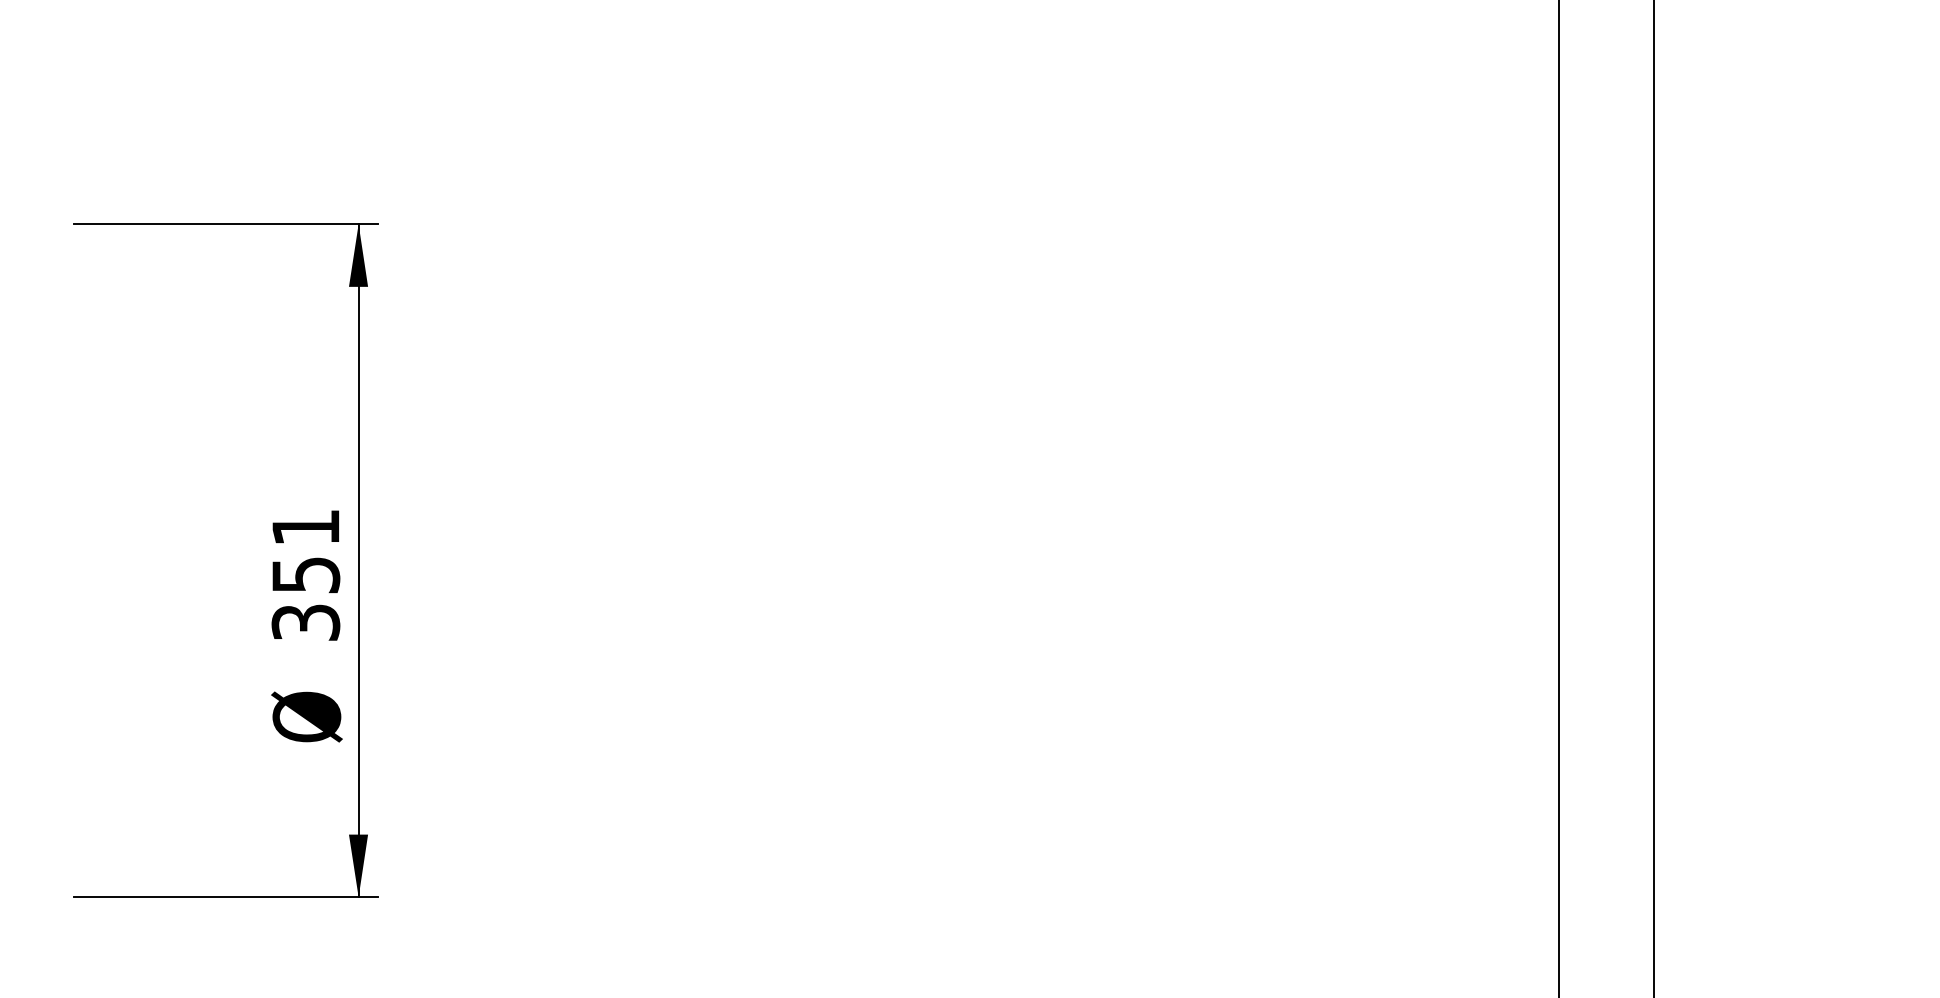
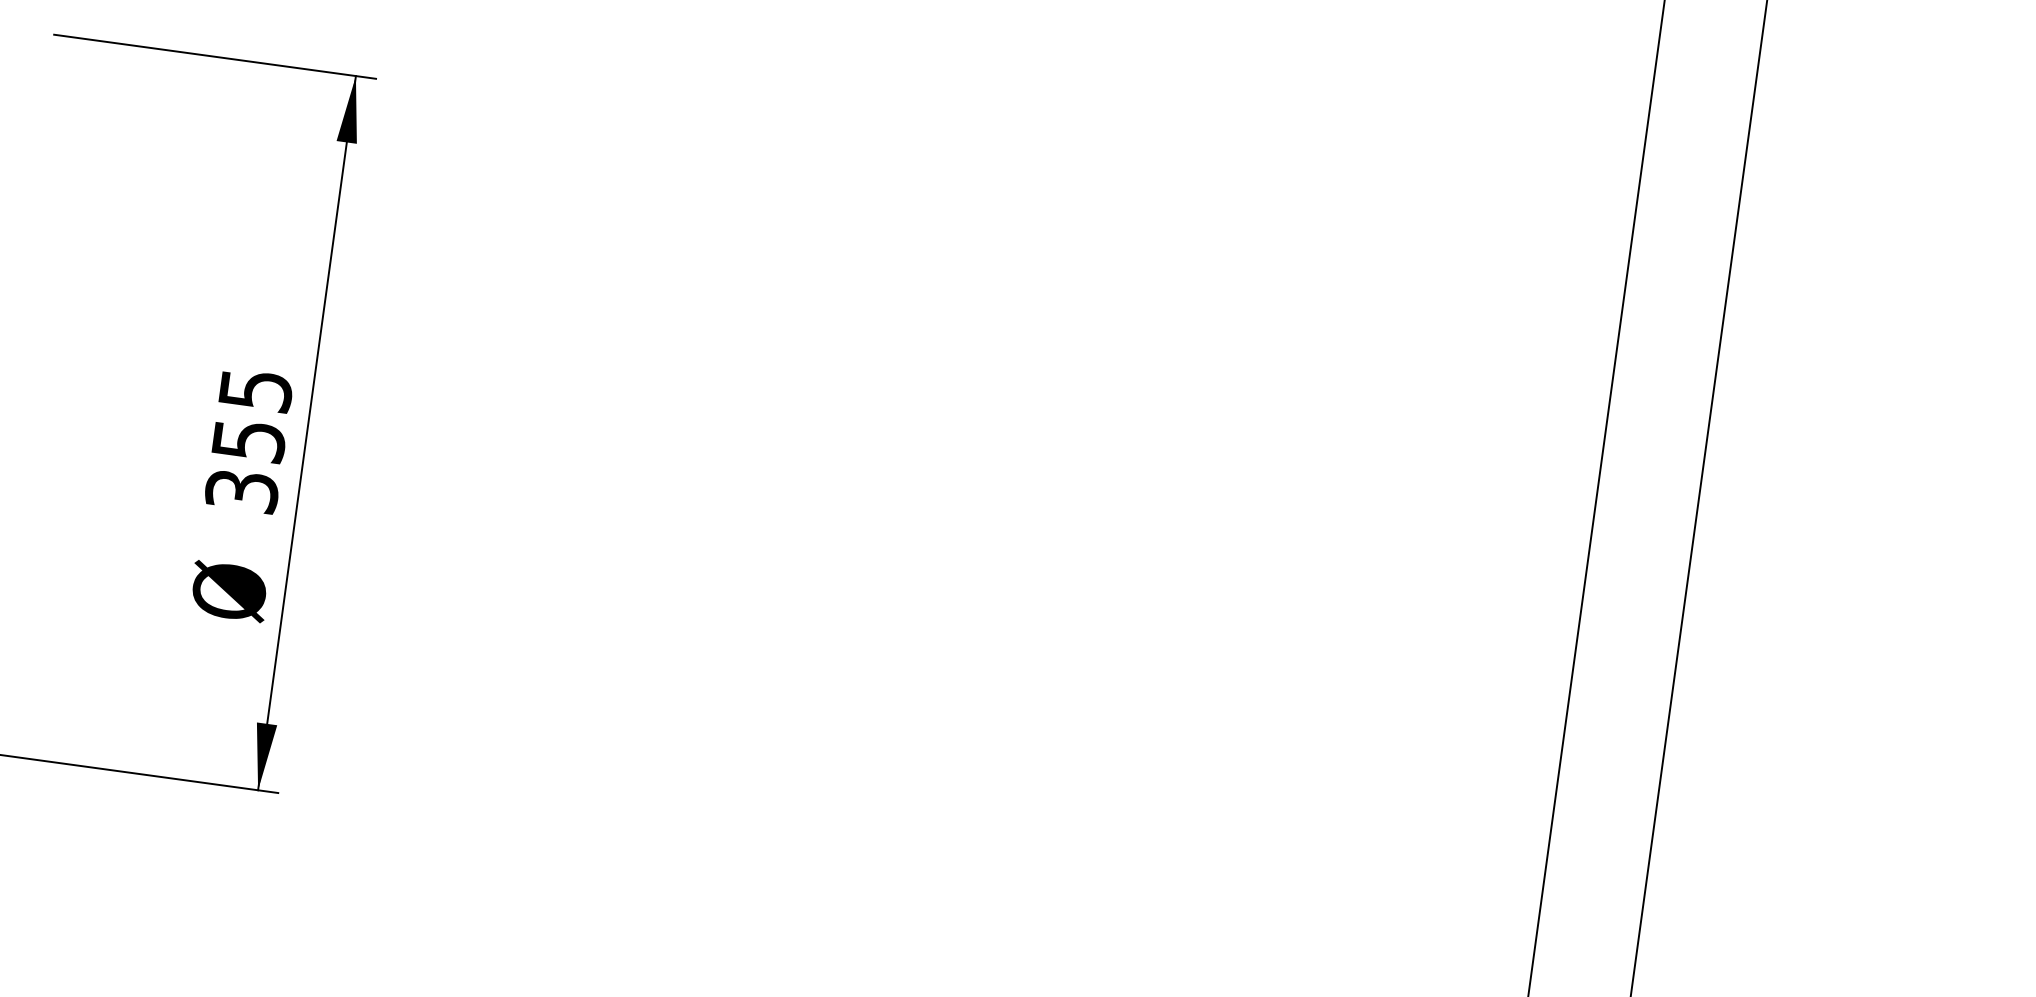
text: (306, 527) -> (256, 390), 351 -> 355

